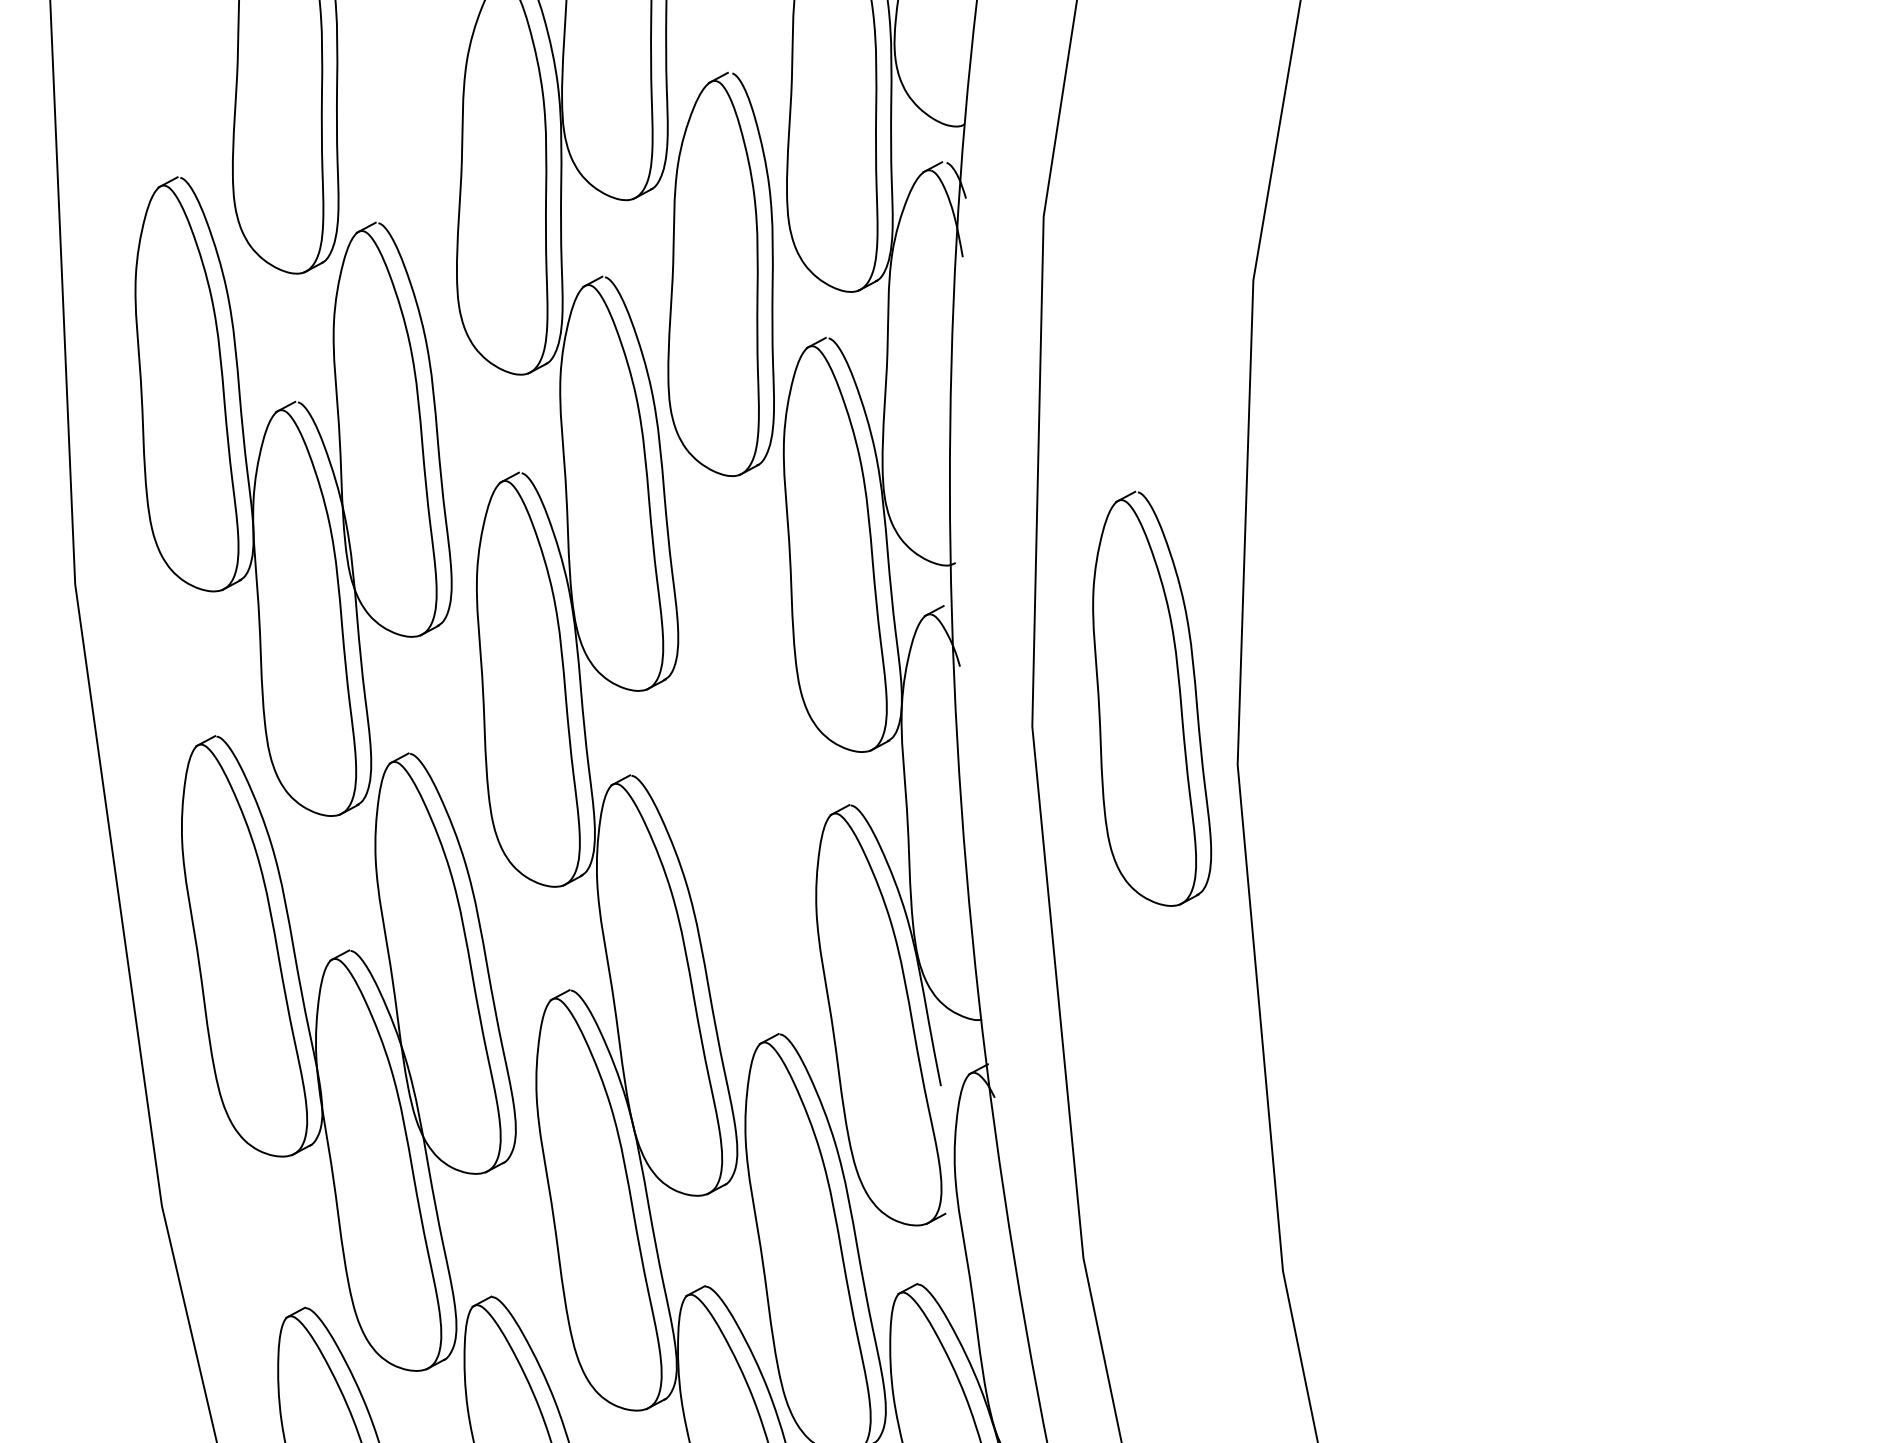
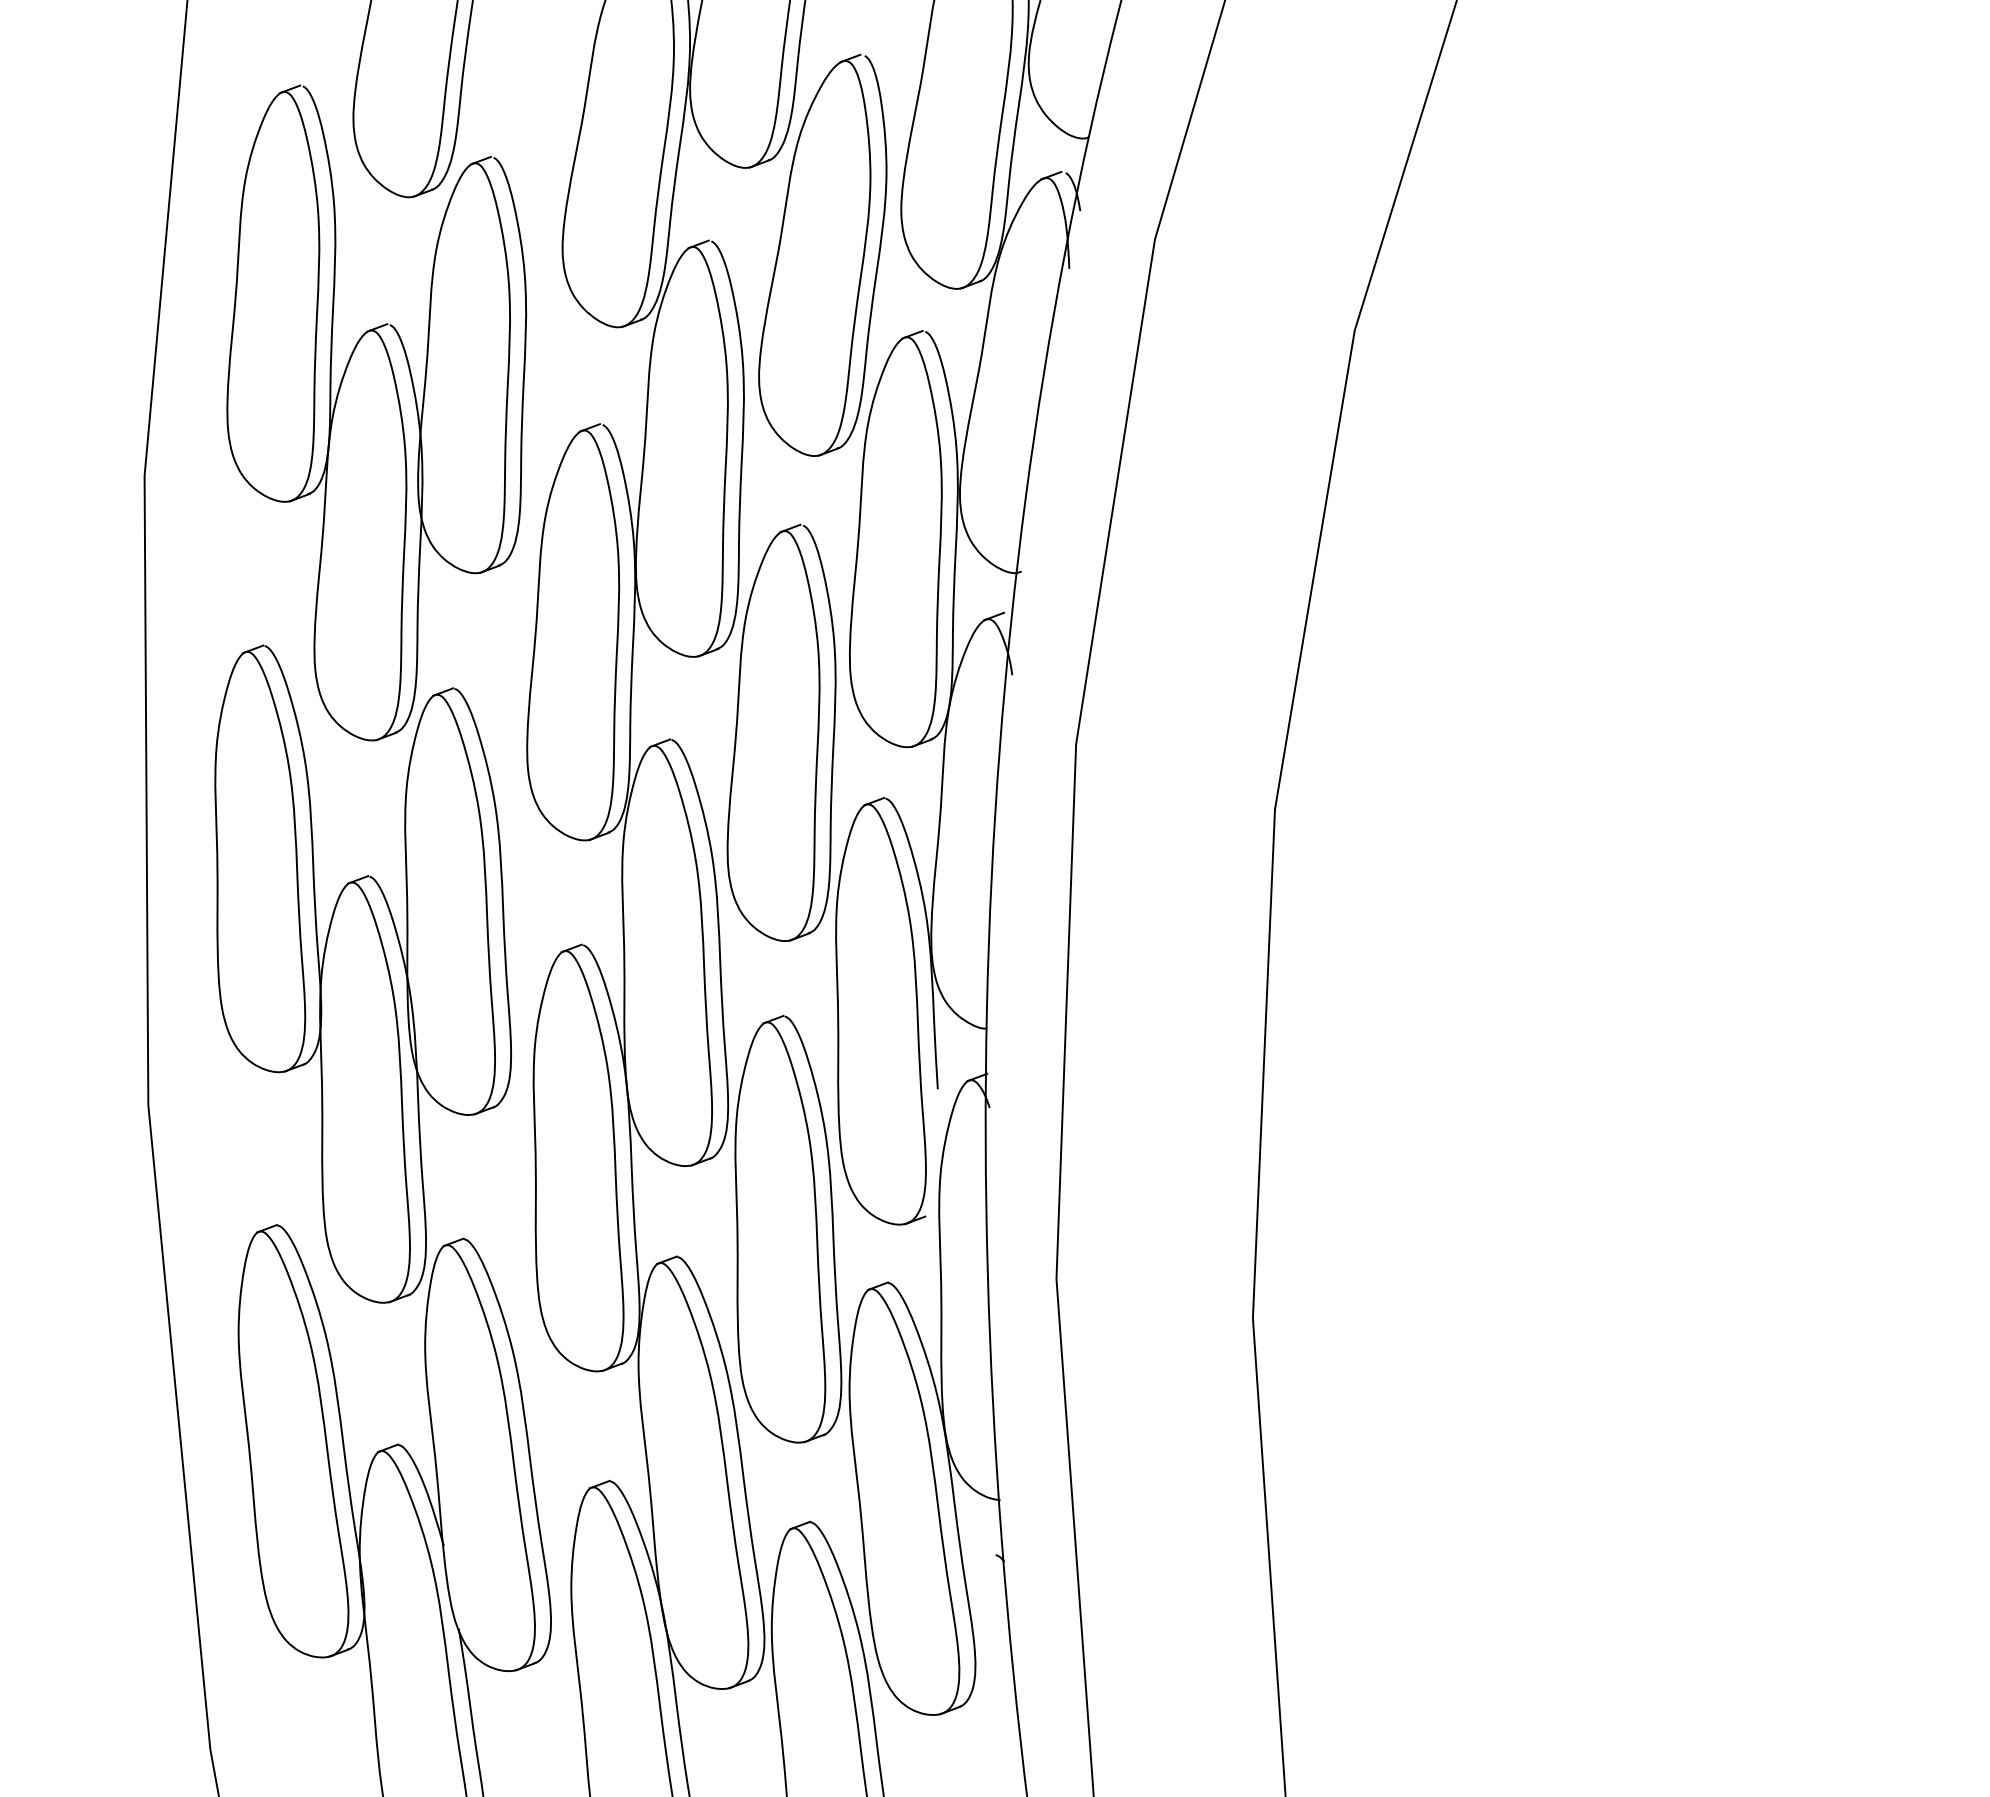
part: (1143, 699) -> (781, 732), moved

